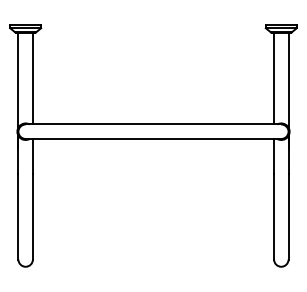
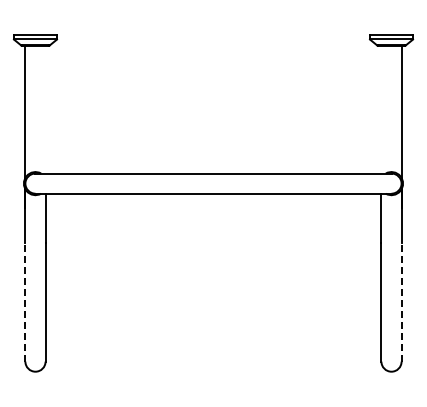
line: (32, 78) -> (45, 109), removed
line: (274, 78) -> (381, 109), removed
line: (18, 216) -> (25, 301), solid -> dashed
line: (288, 216) -> (401, 301), solid -> dashed

